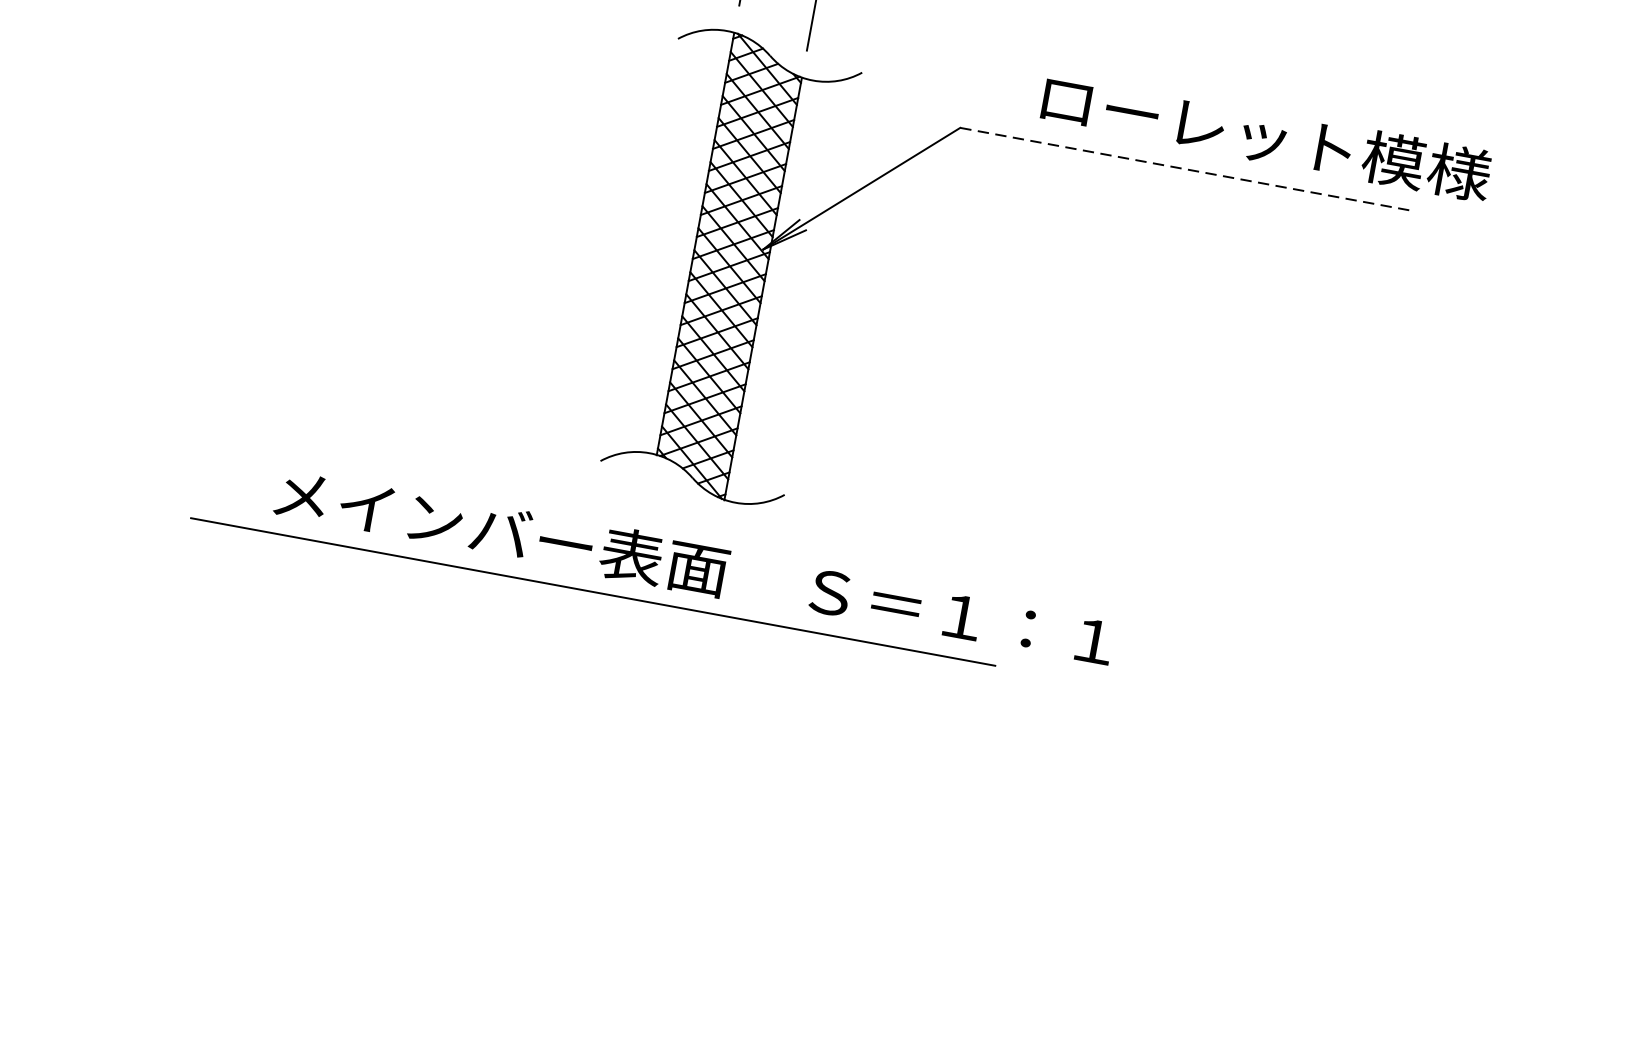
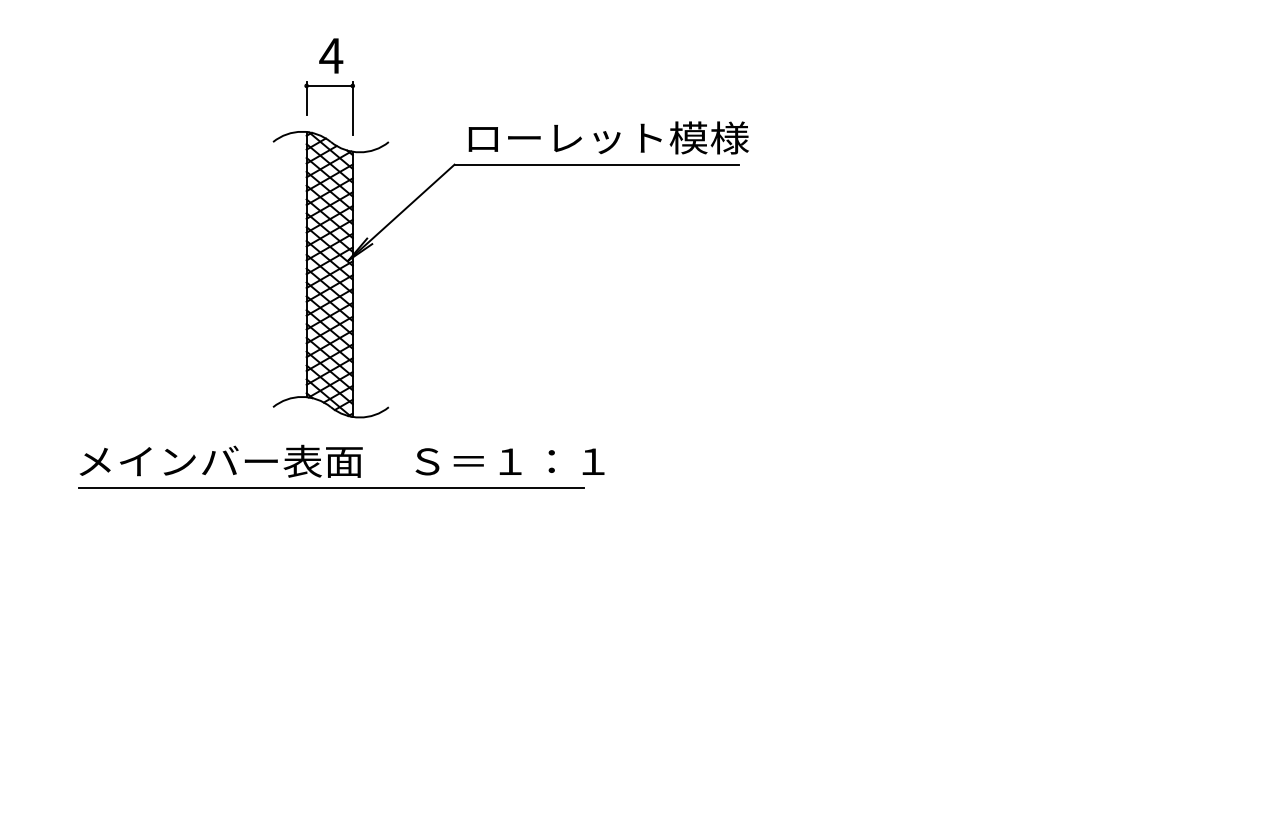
text: (1266, 136) -> (608, 137), moved
line: (1187, 169) -> (597, 164), dashed -> solid
line: (593, 591) -> (331, 487), moved

